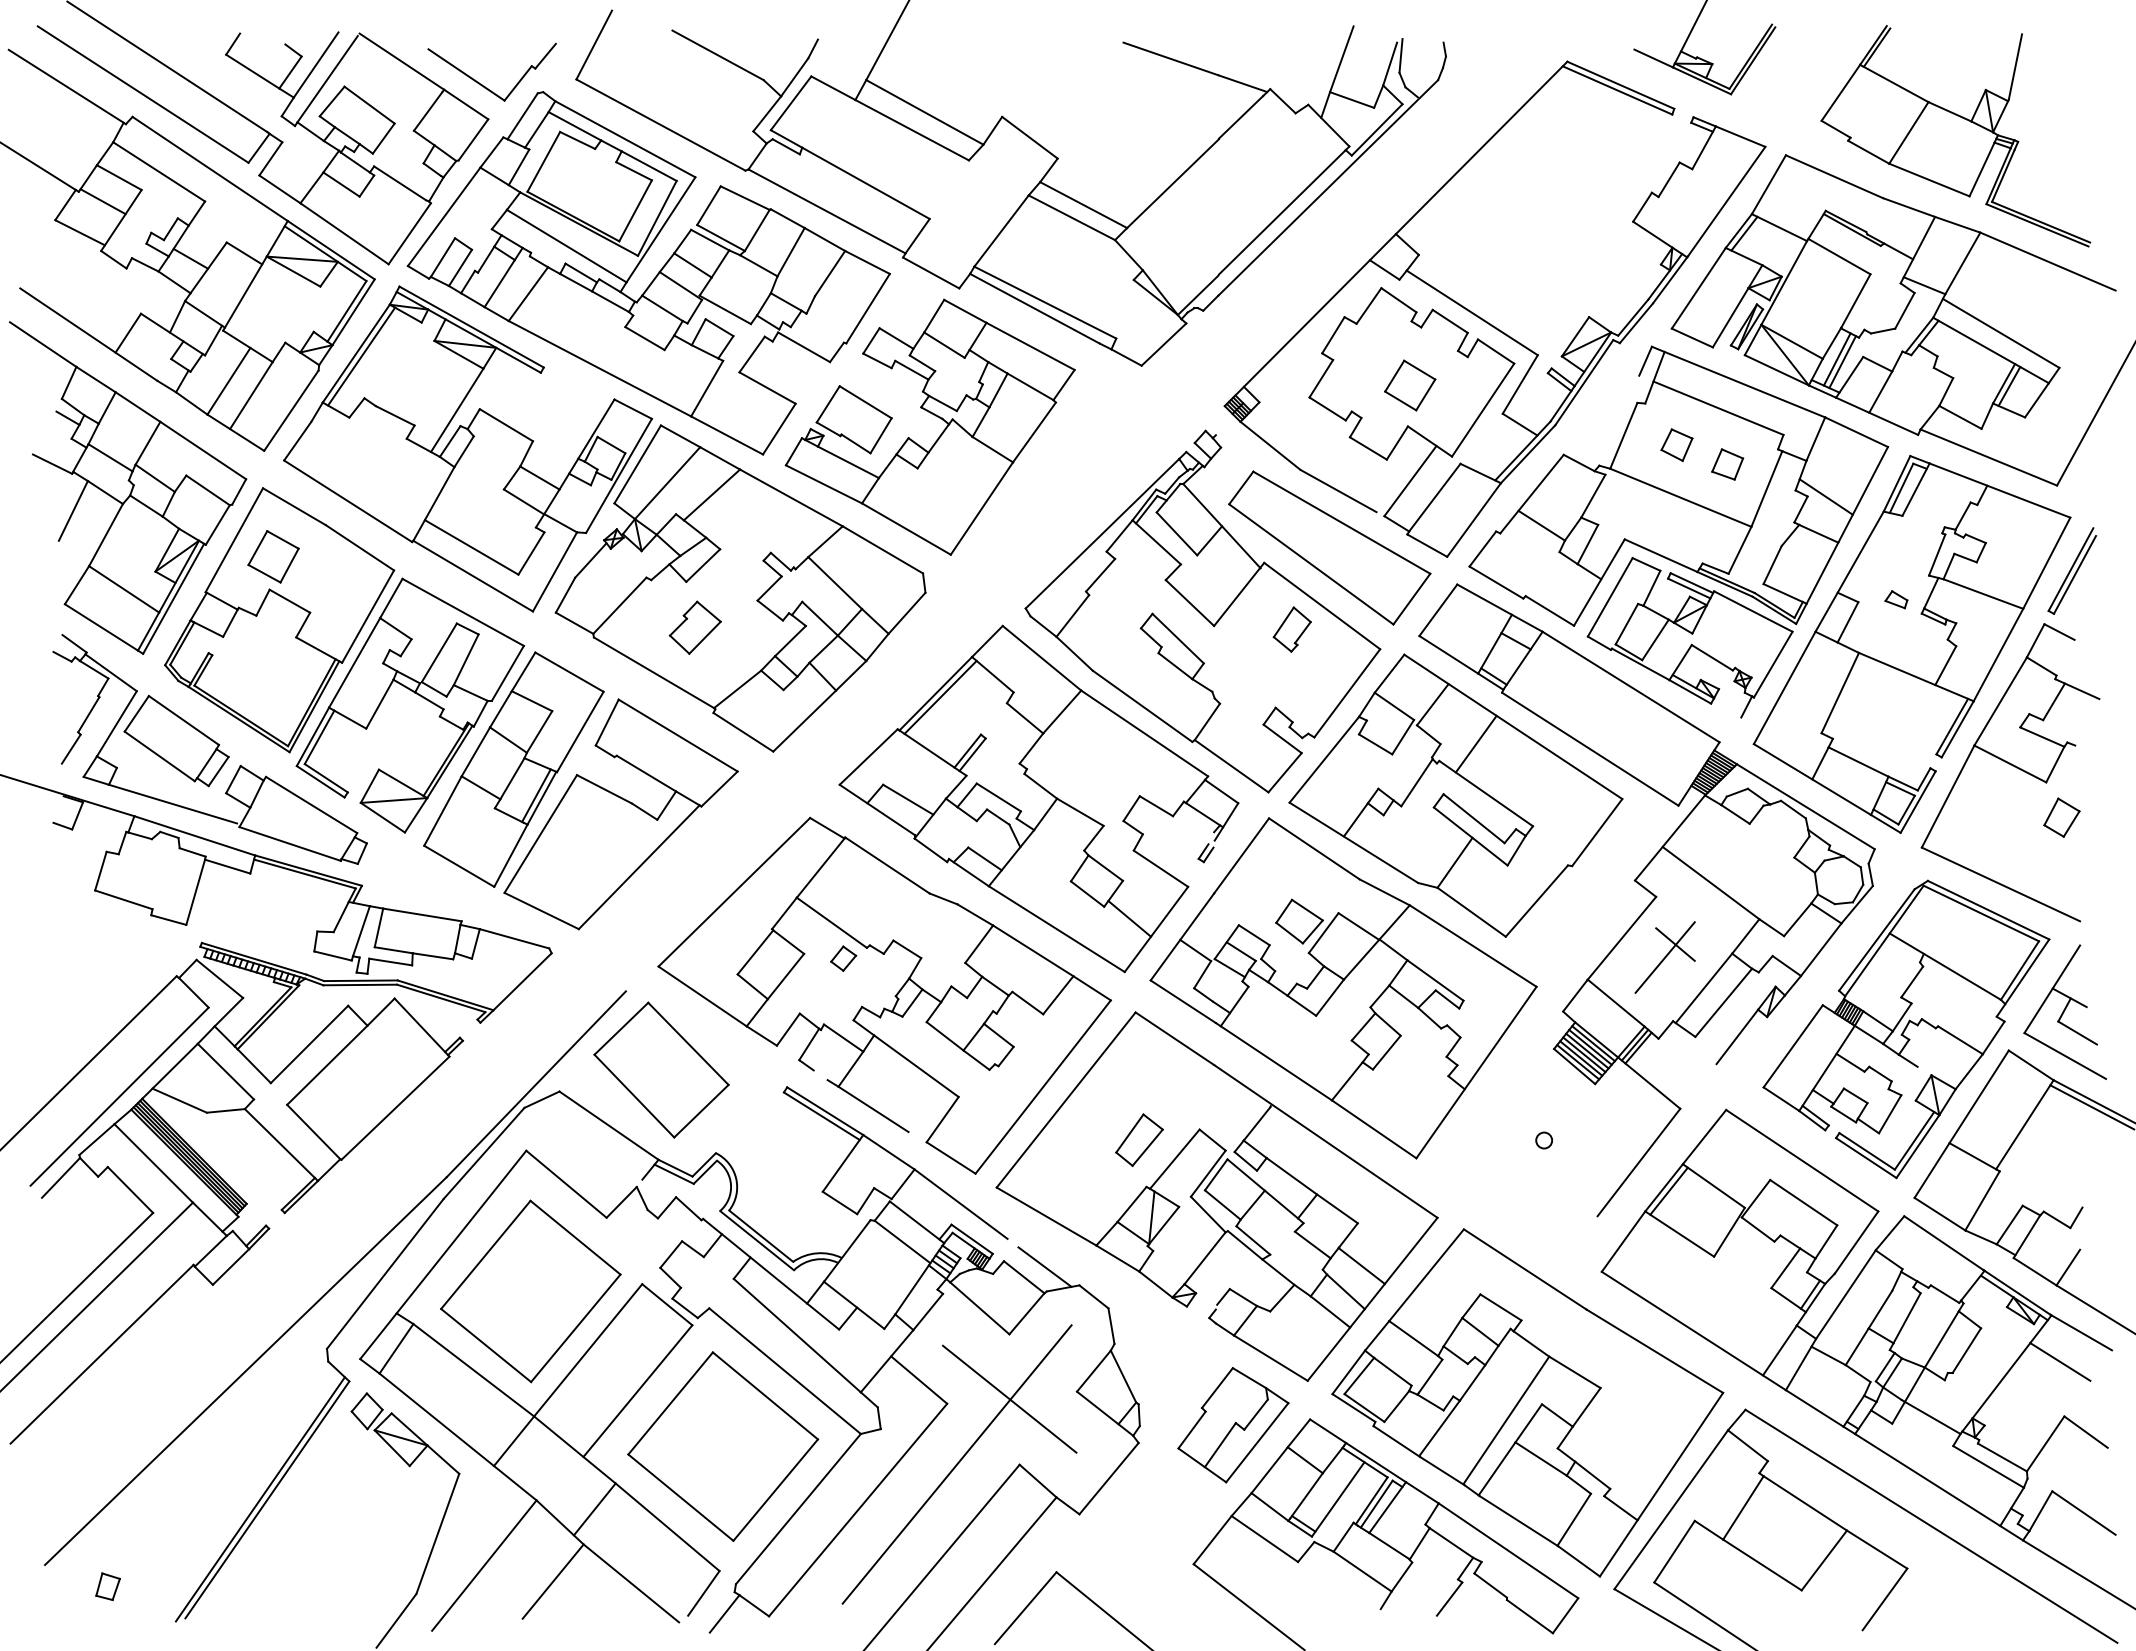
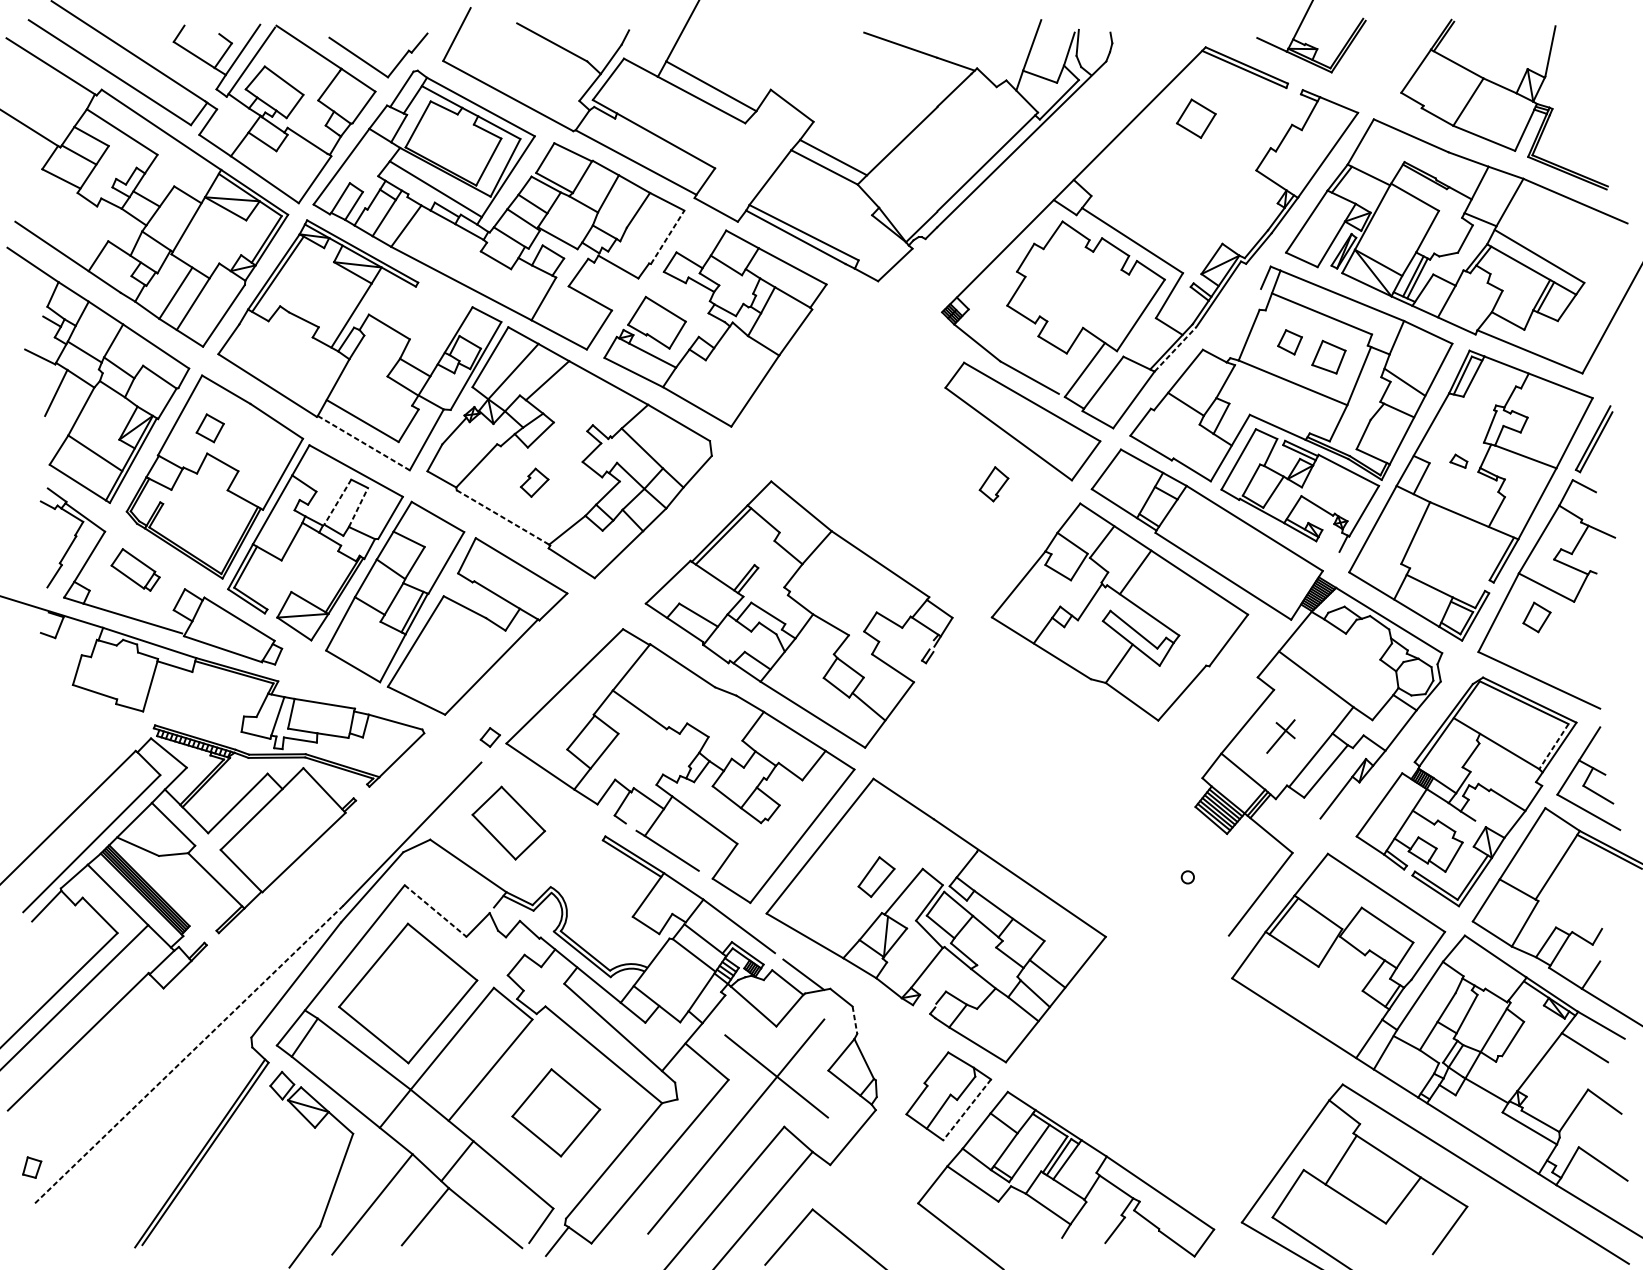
line: (868, 308) -> (668, 237), solid -> dashed
part: (1410, 385) -> (1196, 118), moved
line: (1528, 454) -> (1175, 349), solid -> dashed
part: (1727, 464) -> (1328, 357), size x1.4
part: (273, 556) -> (210, 428), size x0.7
line: (473, 576) -> (364, 443), solid -> dashed
part: (1202, 611) -> (924, 470), removed
part: (694, 627) -> (534, 482), size x0.7
line: (439, 653) -> (337, 502), solid -> dashed
line: (466, 659) -> (358, 507), solid -> dashed
line: (654, 672) -> (503, 517), solid -> dashed
part: (176, 740) -> (135, 569), size x0.6
part: (2061, 817) -> (1536, 617), moved
part: (1664, 957) -> (1280, 736), size x0.6
part: (843, 958) -> (490, 737), moved
line: (2019, 970) -> (1553, 746), solid -> dashed
part: (1343, 988) -> (1033, 760), removed
part: (661, 1069) -> (508, 822), size x0.7
line: (566, 1184) -> (435, 911), solid -> dashed
line: (1111, 1326) -> (854, 1020), solid -> dashed
line: (245, 1371) -> (188, 1055), solid -> dashed
part: (1527, 1402) -> (1175, 1078), removed
line: (1256, 1443) -> (966, 1110), solid -> dashed
part: (723, 1446) -> (556, 1112), size x0.6
part: (107, 1586) -> (31, 1167), moved

